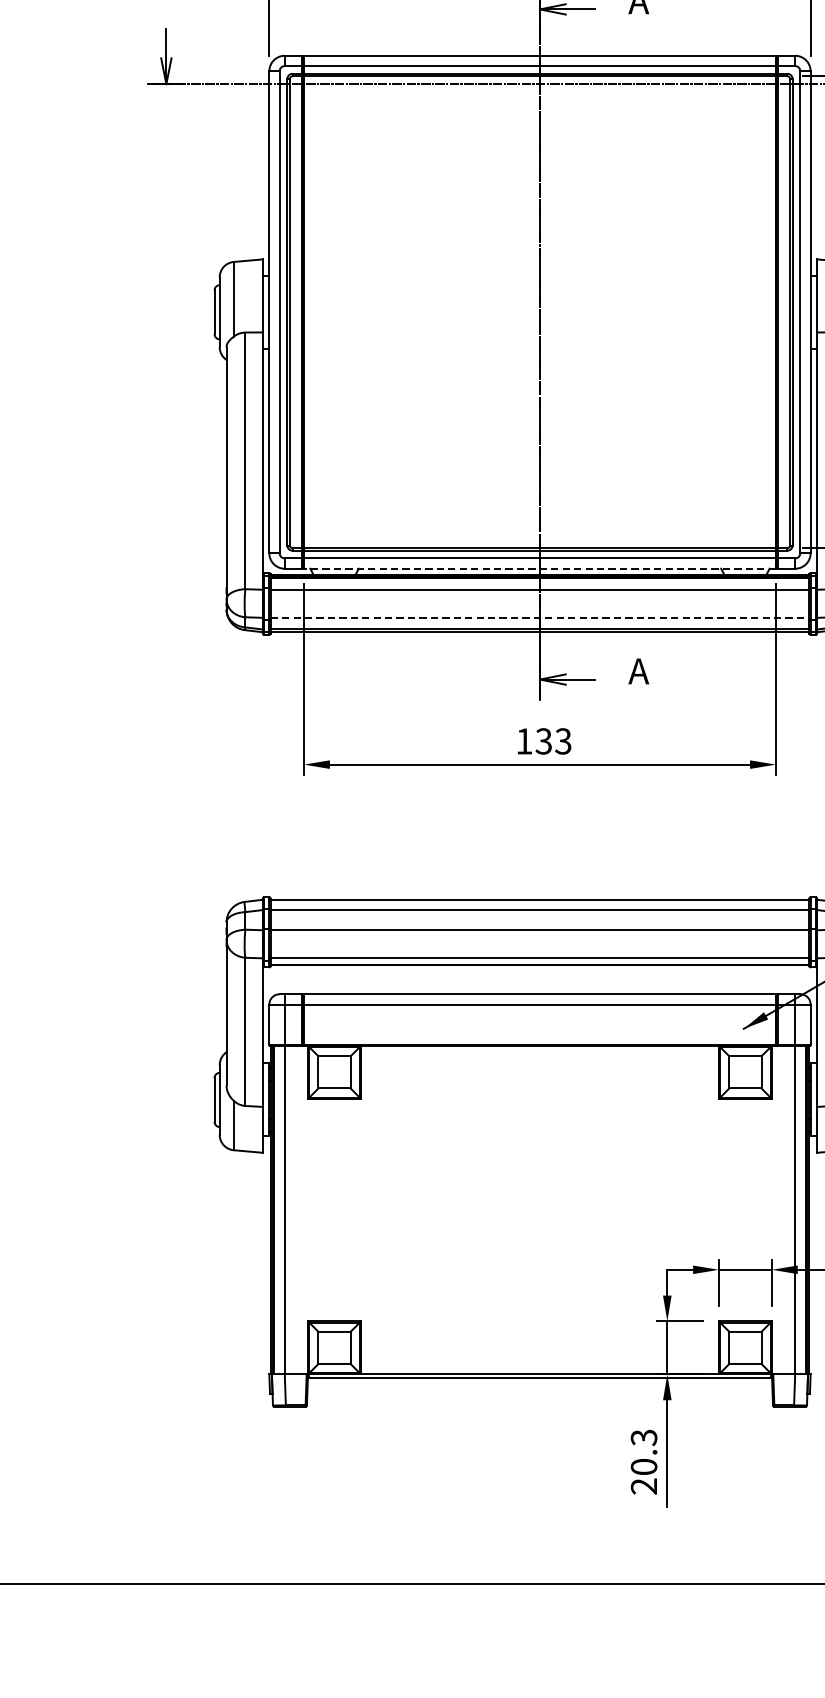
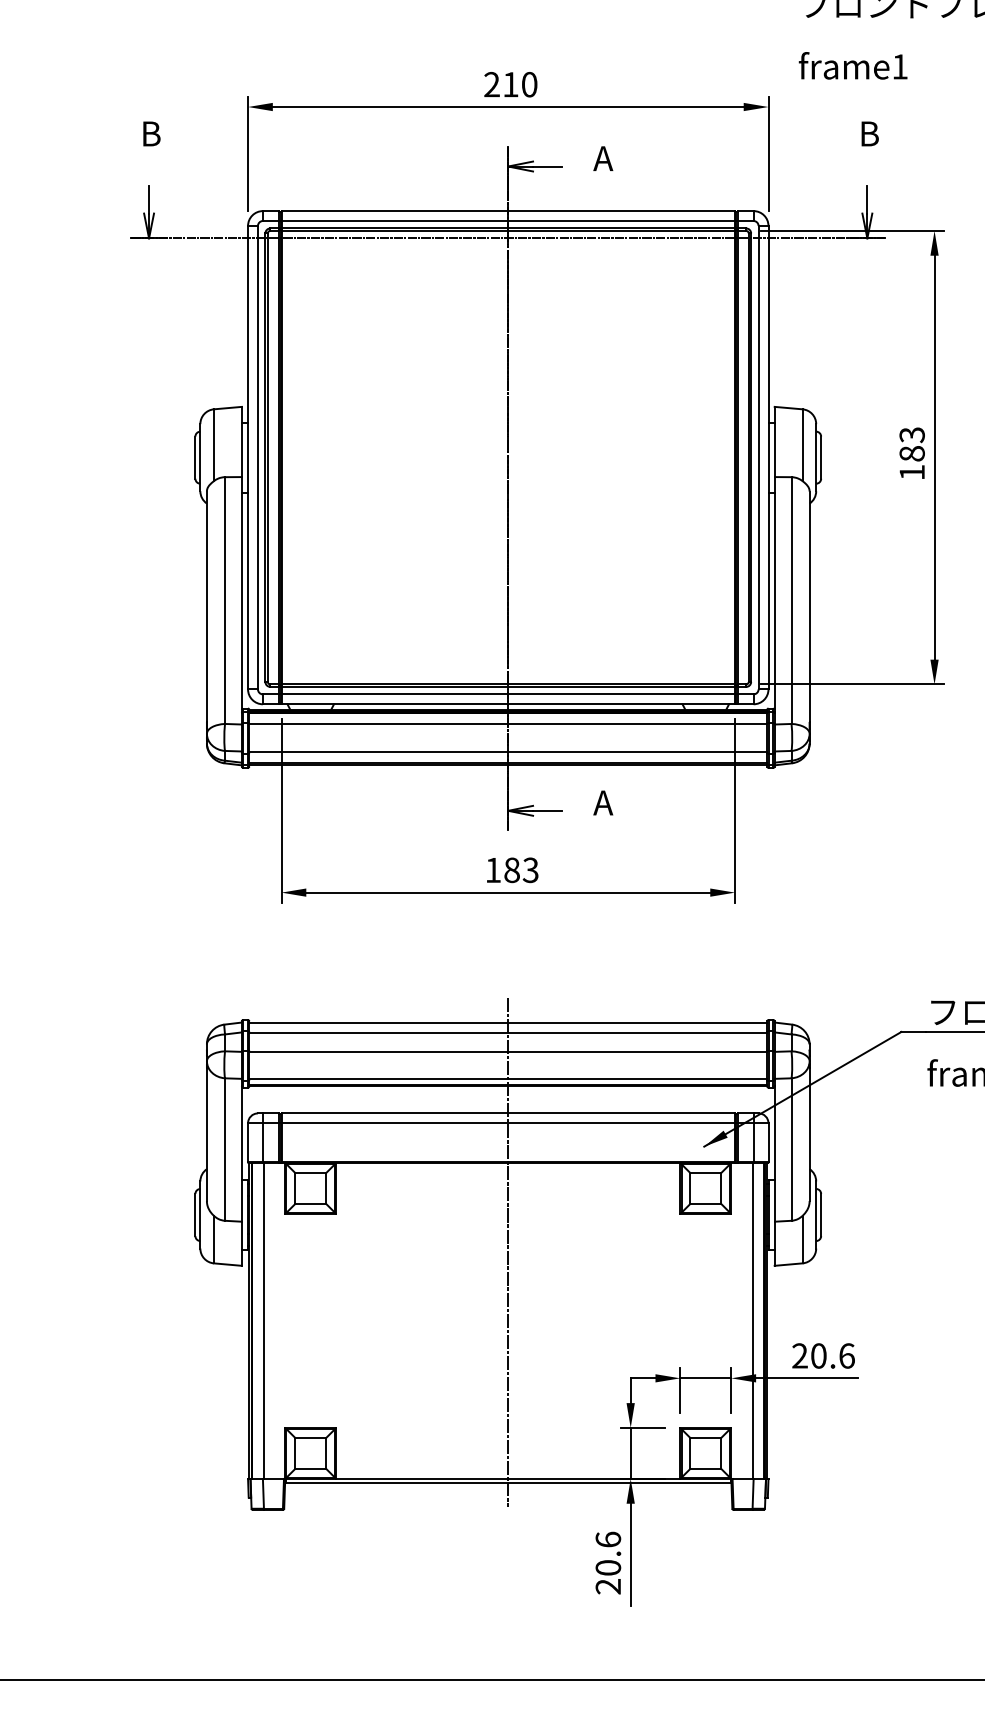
line: (540, 568) -> (508, 704), dashed -> solid
line: (540, 617) -> (508, 751), dashed -> solid
text: (543, 740) -> (511, 869), 133 -> 183
line: (540, 1138) -> (508, 1252), added
text: (644, 1437) -> (608, 1539), 20.3 -> 20.6

